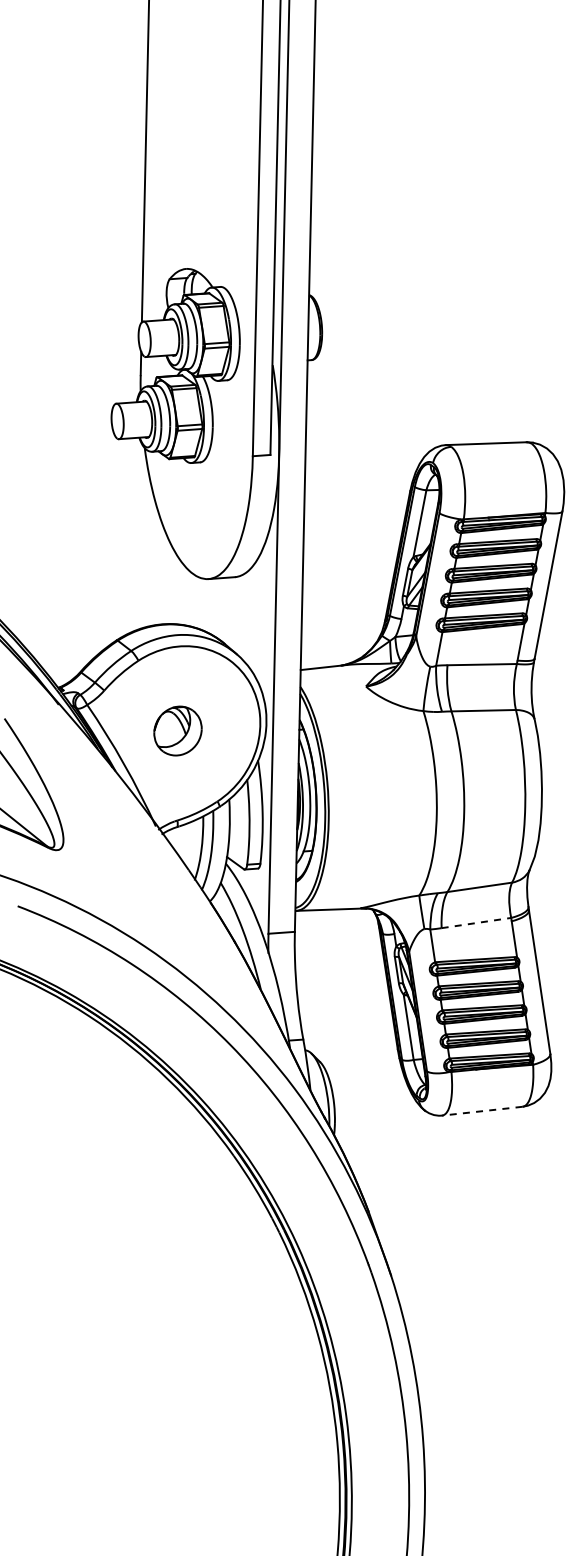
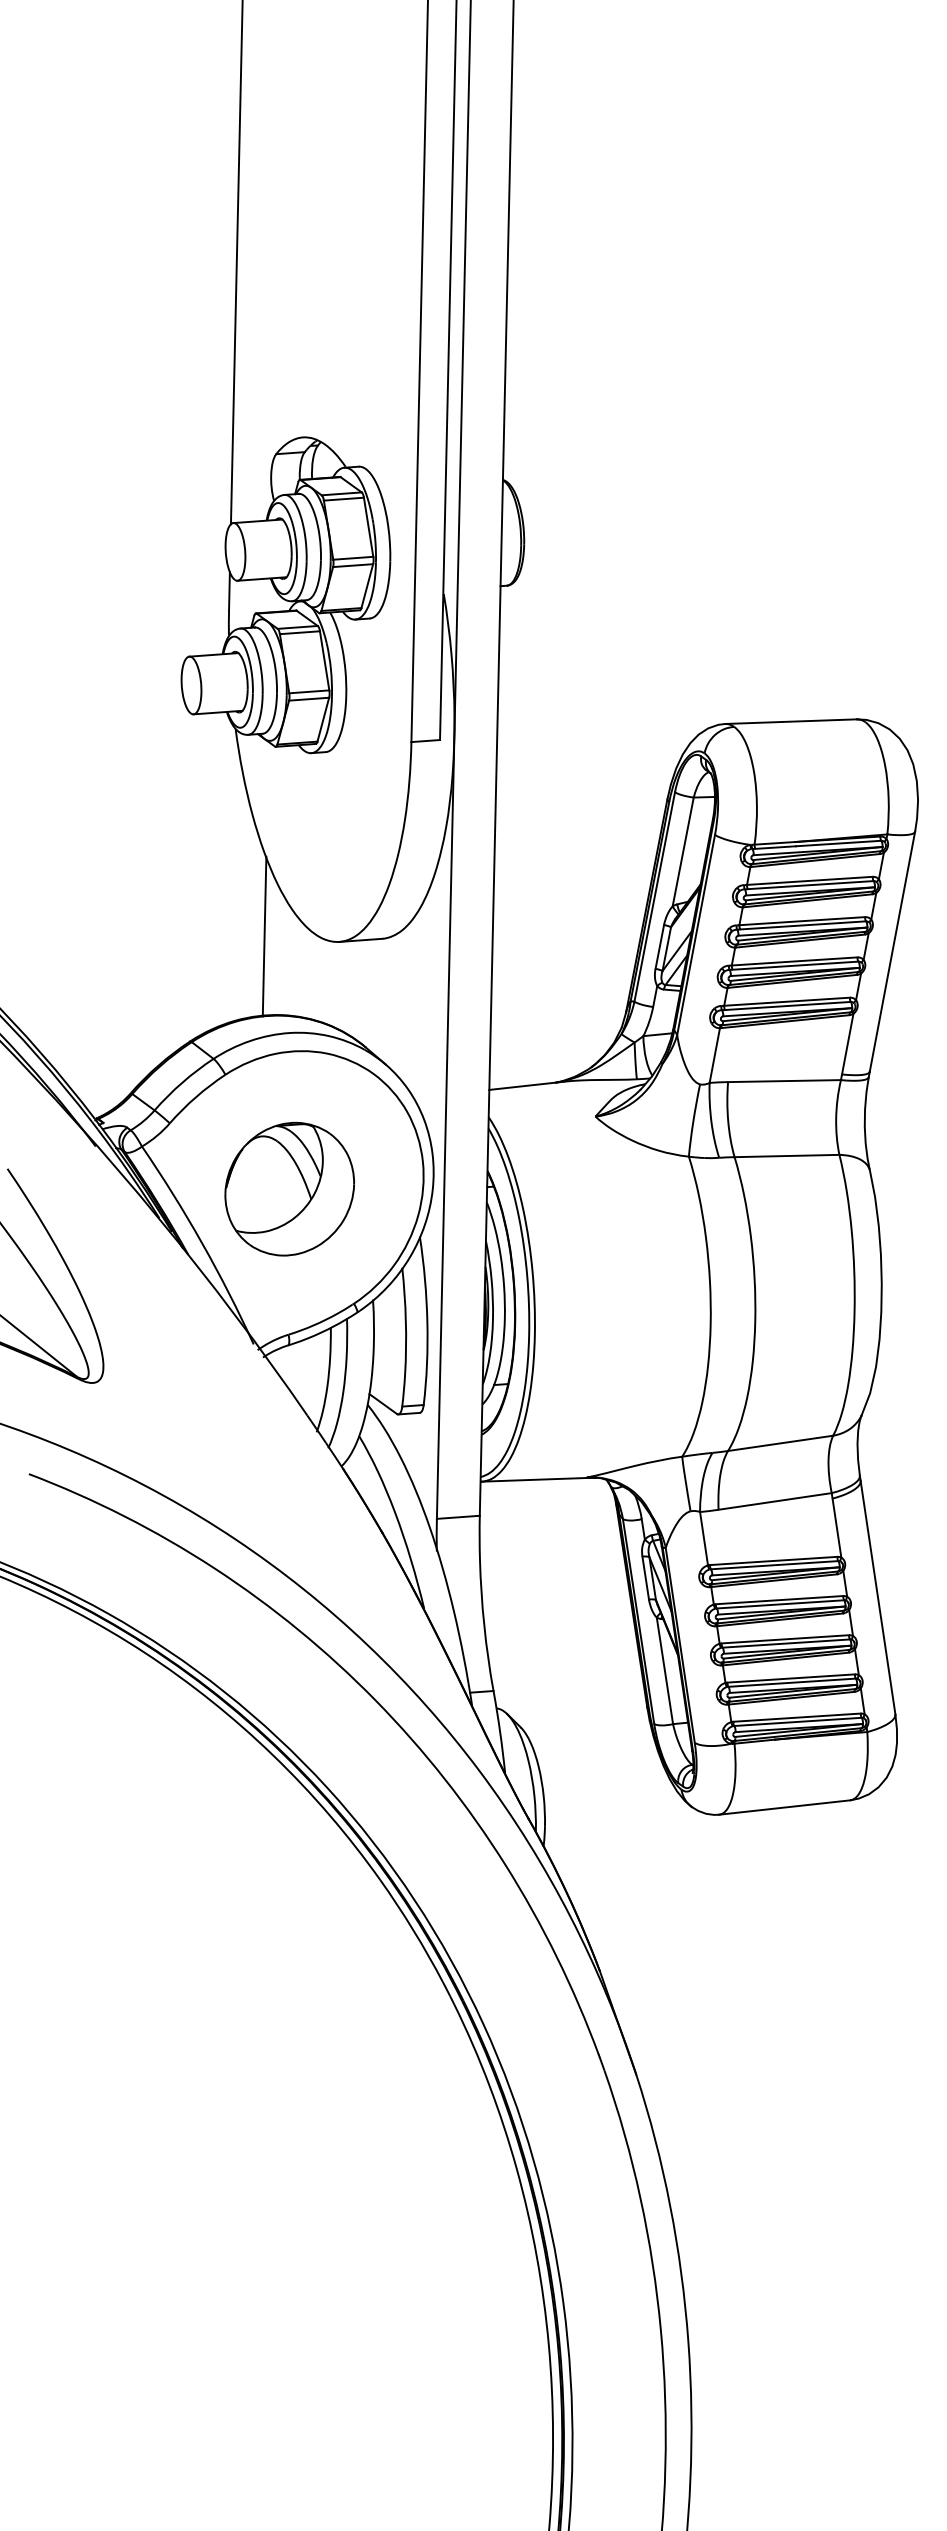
line: (162, 575) -> (264, 936), added
part: (177, 730) -> (288, 1188), size x1.67
line: (476, 922) -> (775, 1500), dashed -> solid
line: (482, 1111) -> (785, 1808), dashed -> solid

